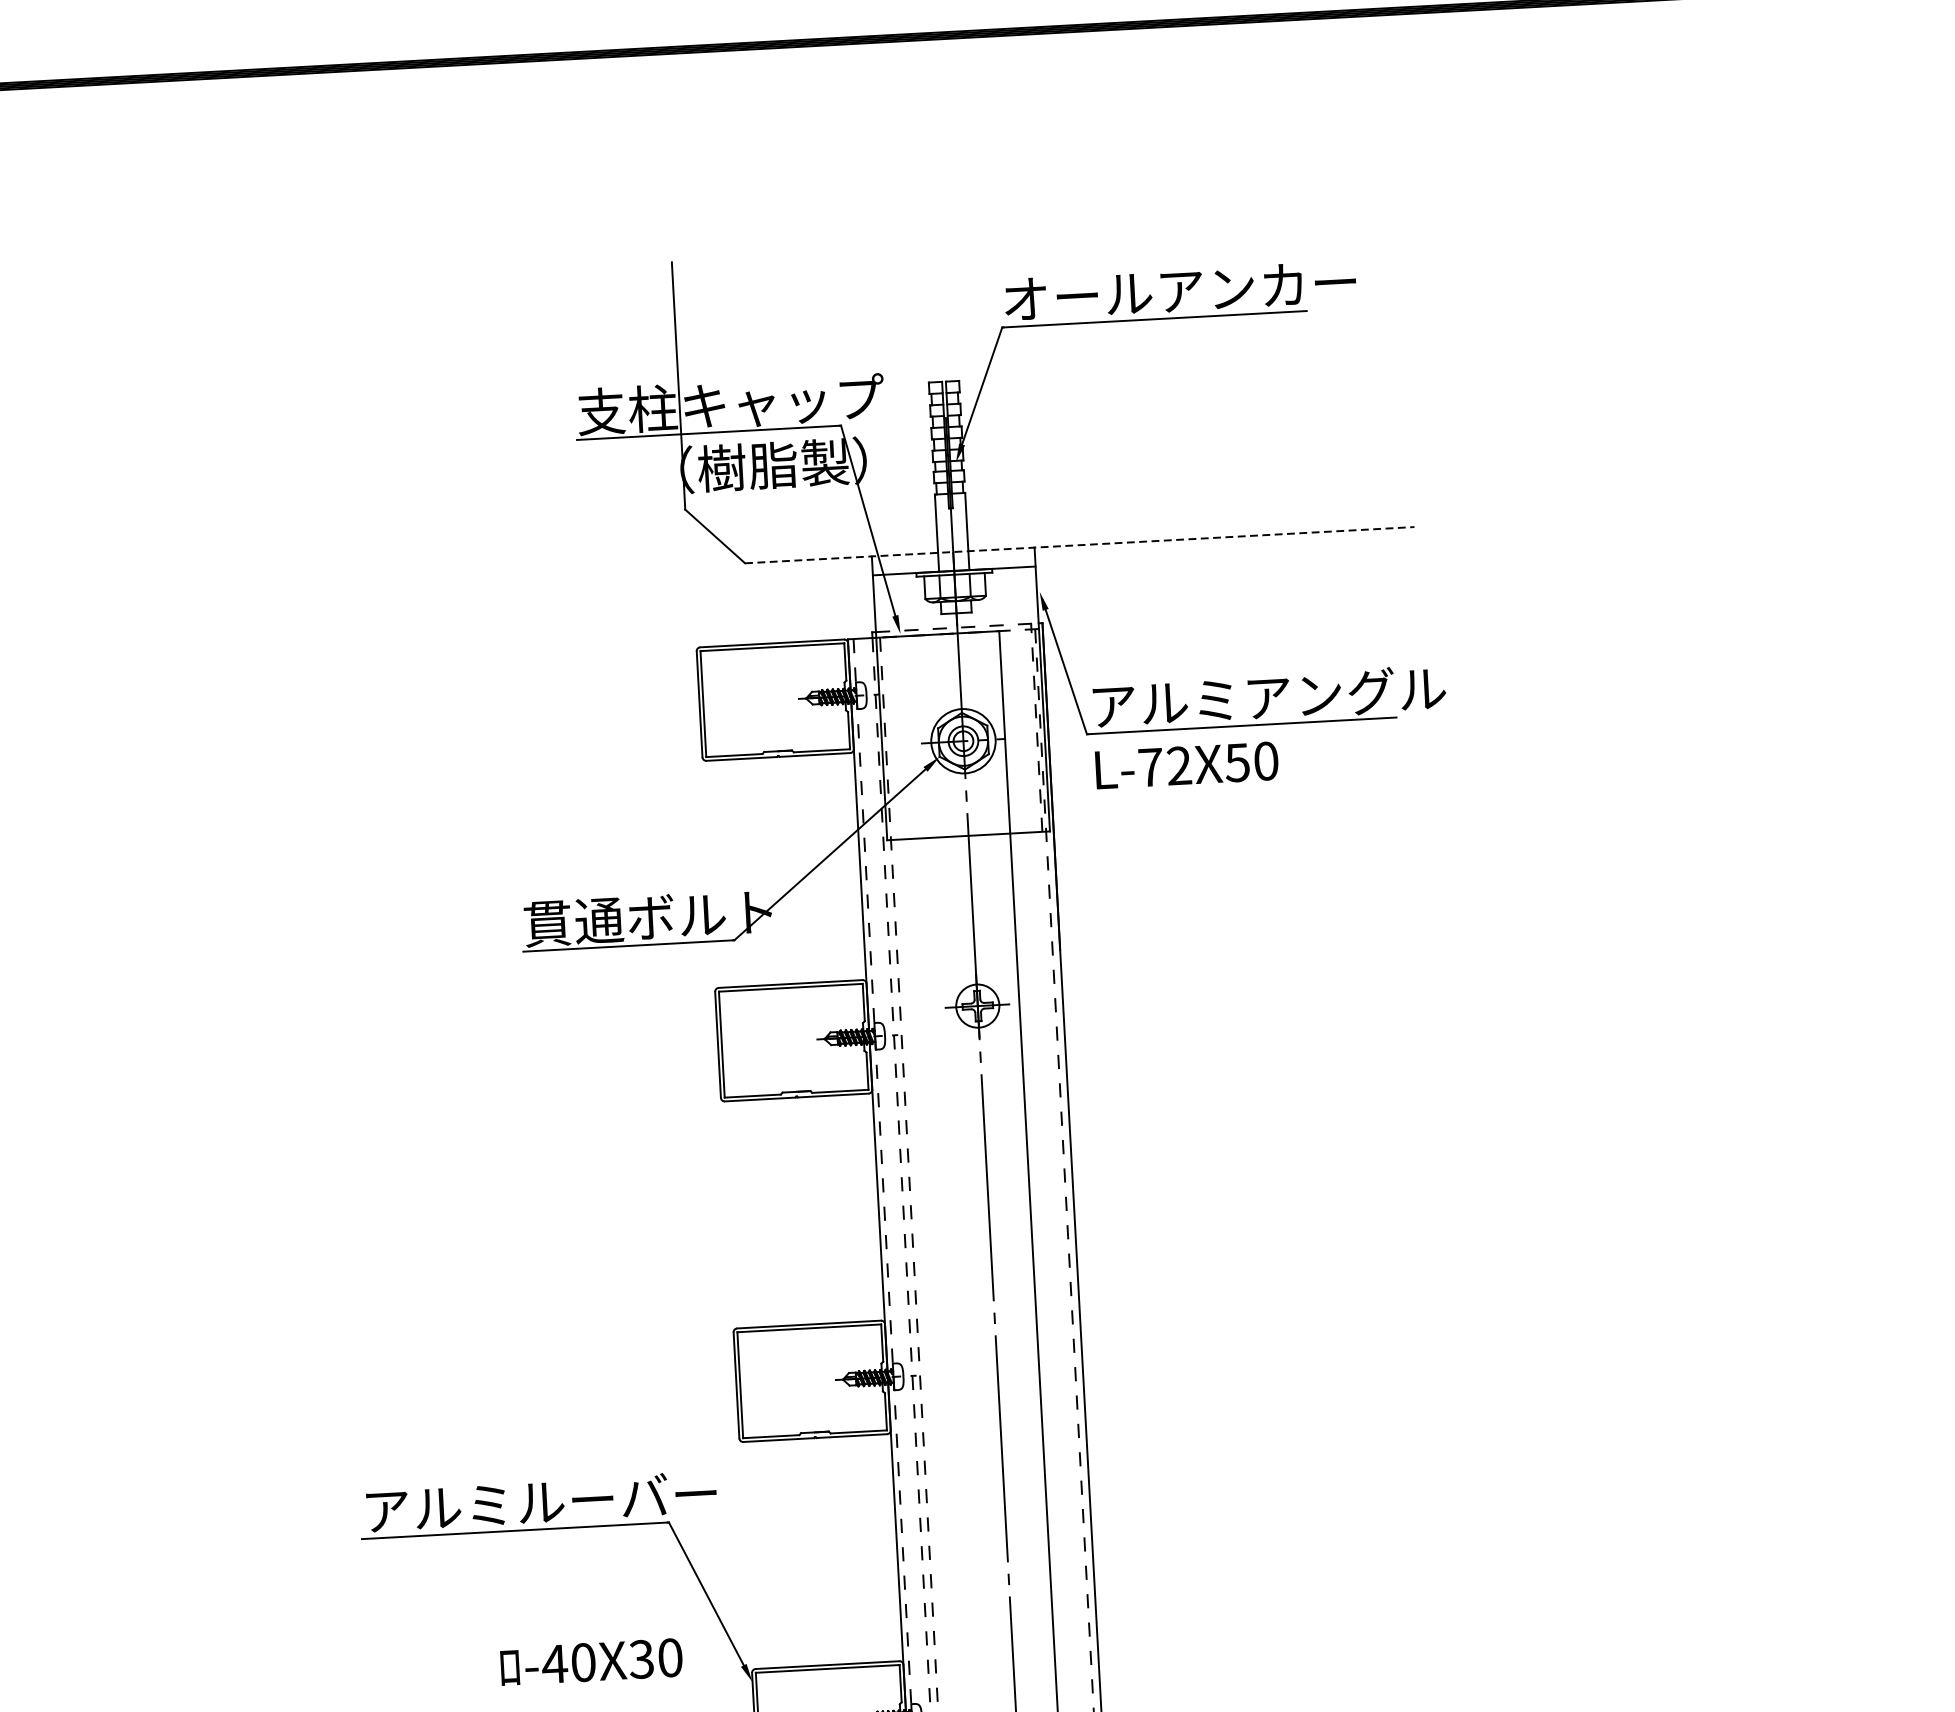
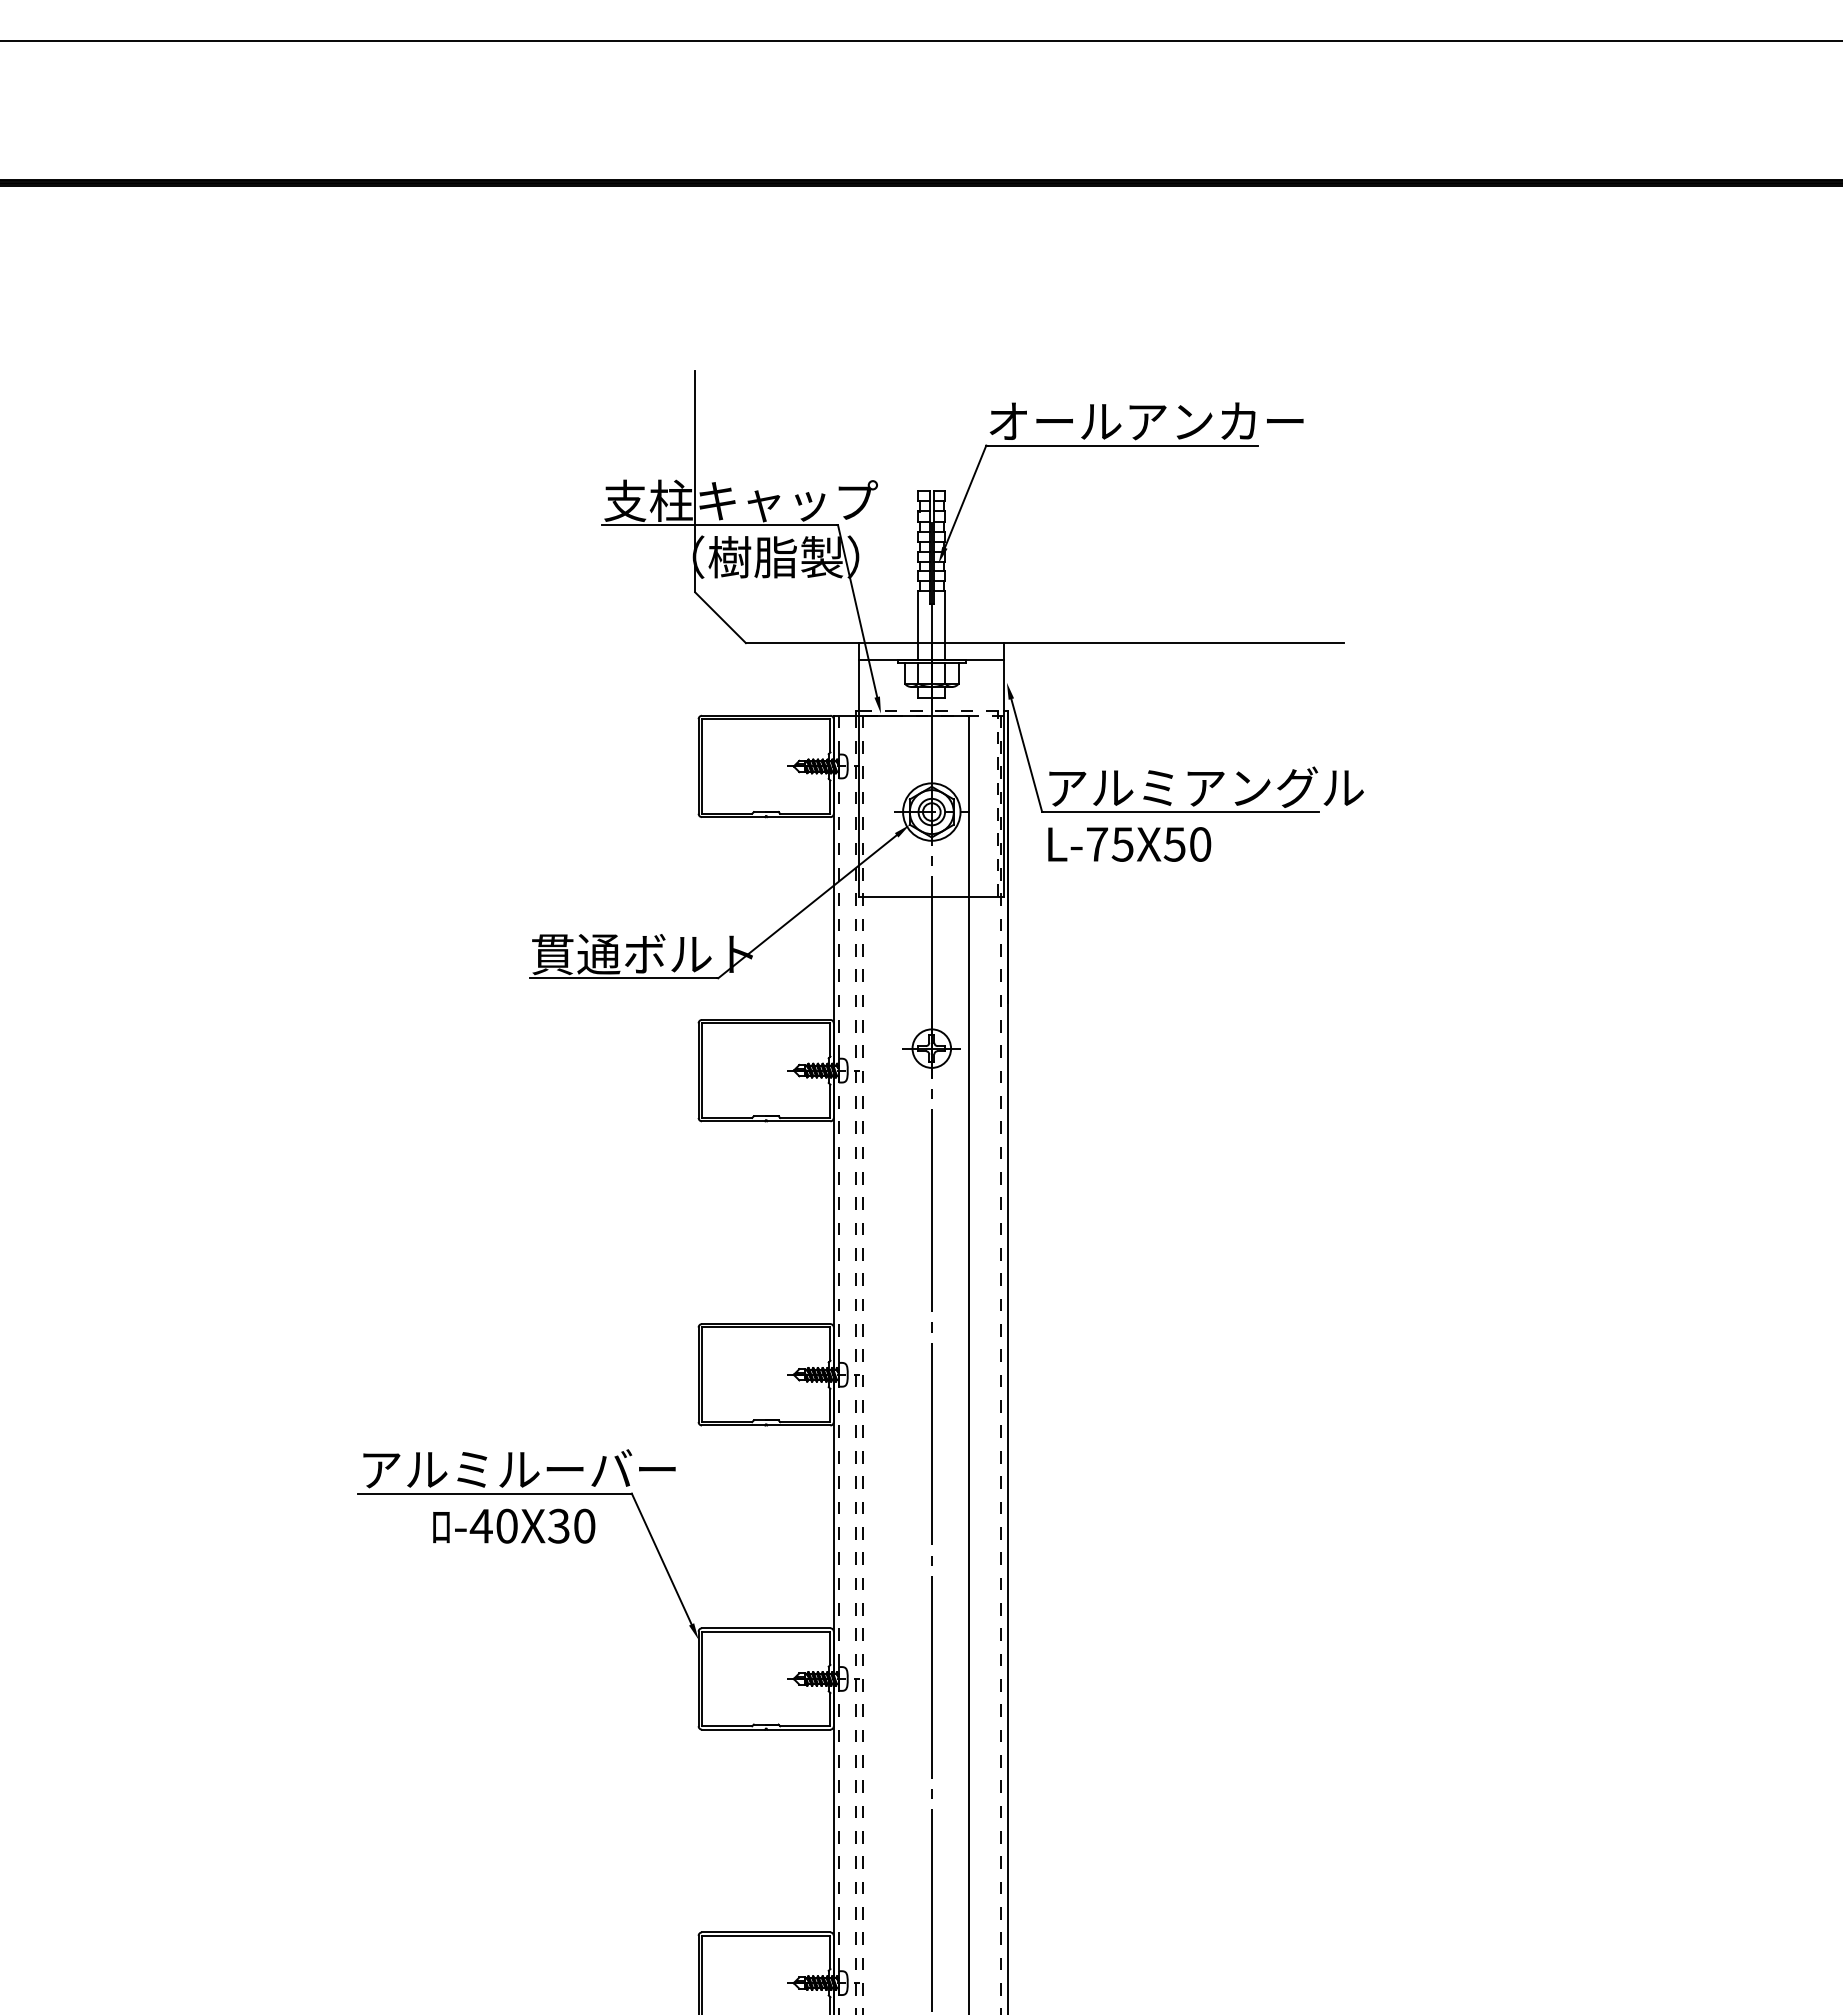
line: (1079, 545) -> (1044, 643), dashed -> solid
text: (1178, 765) -> (1122, 844), L-72X50 -> L-75X50
text: (591, 1661) -> (514, 1525), moved

